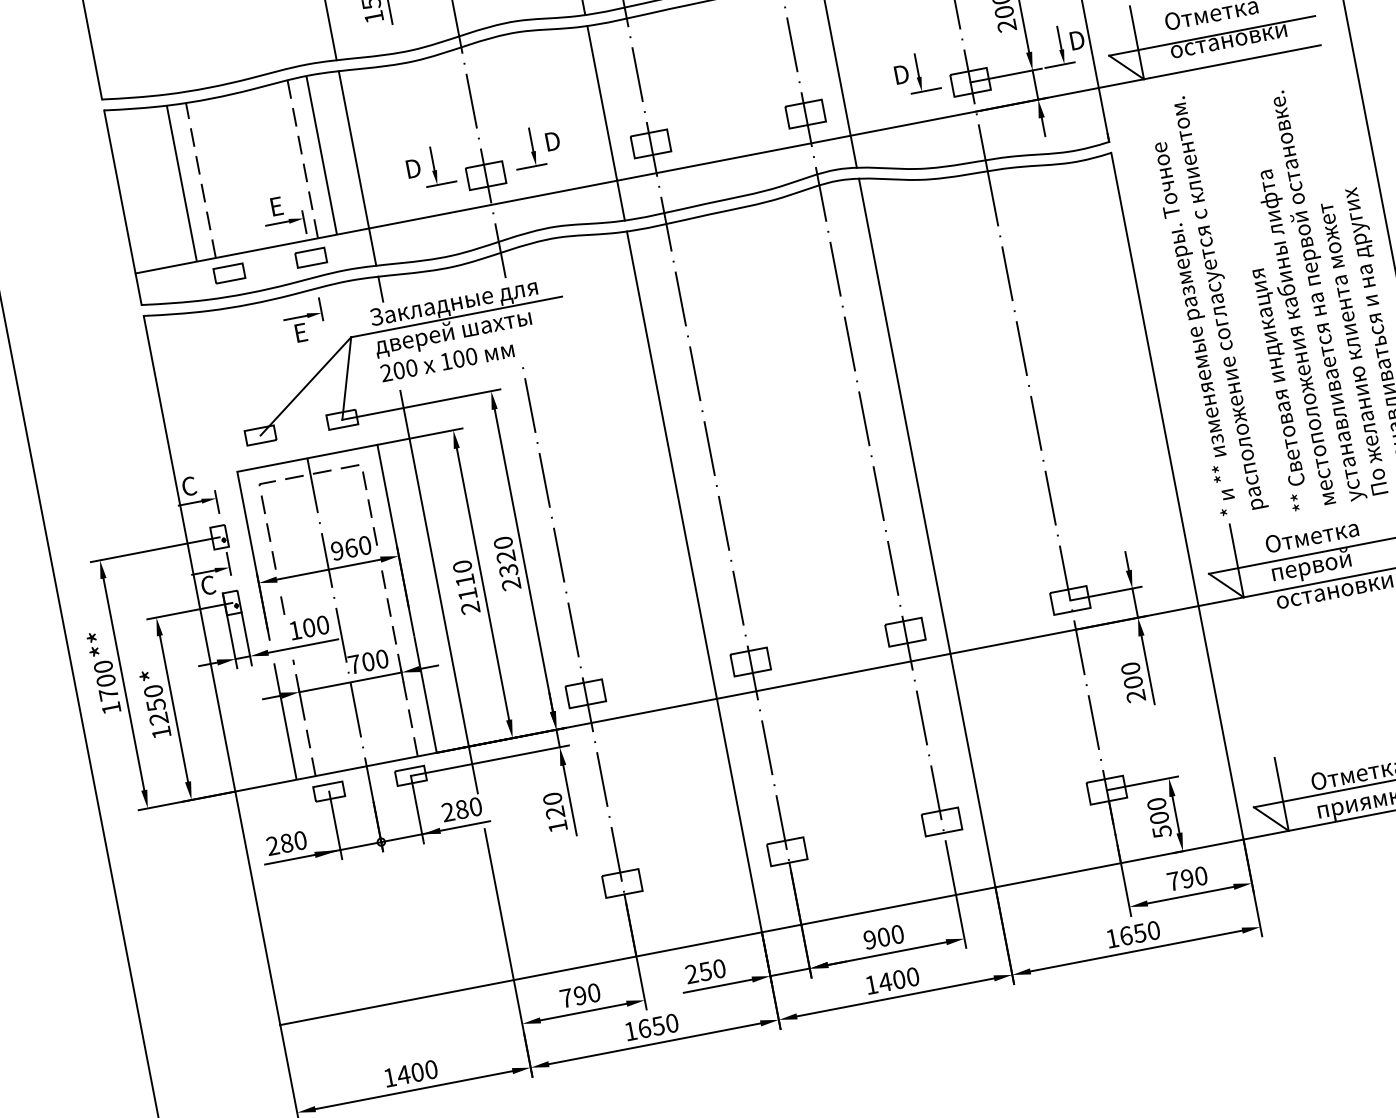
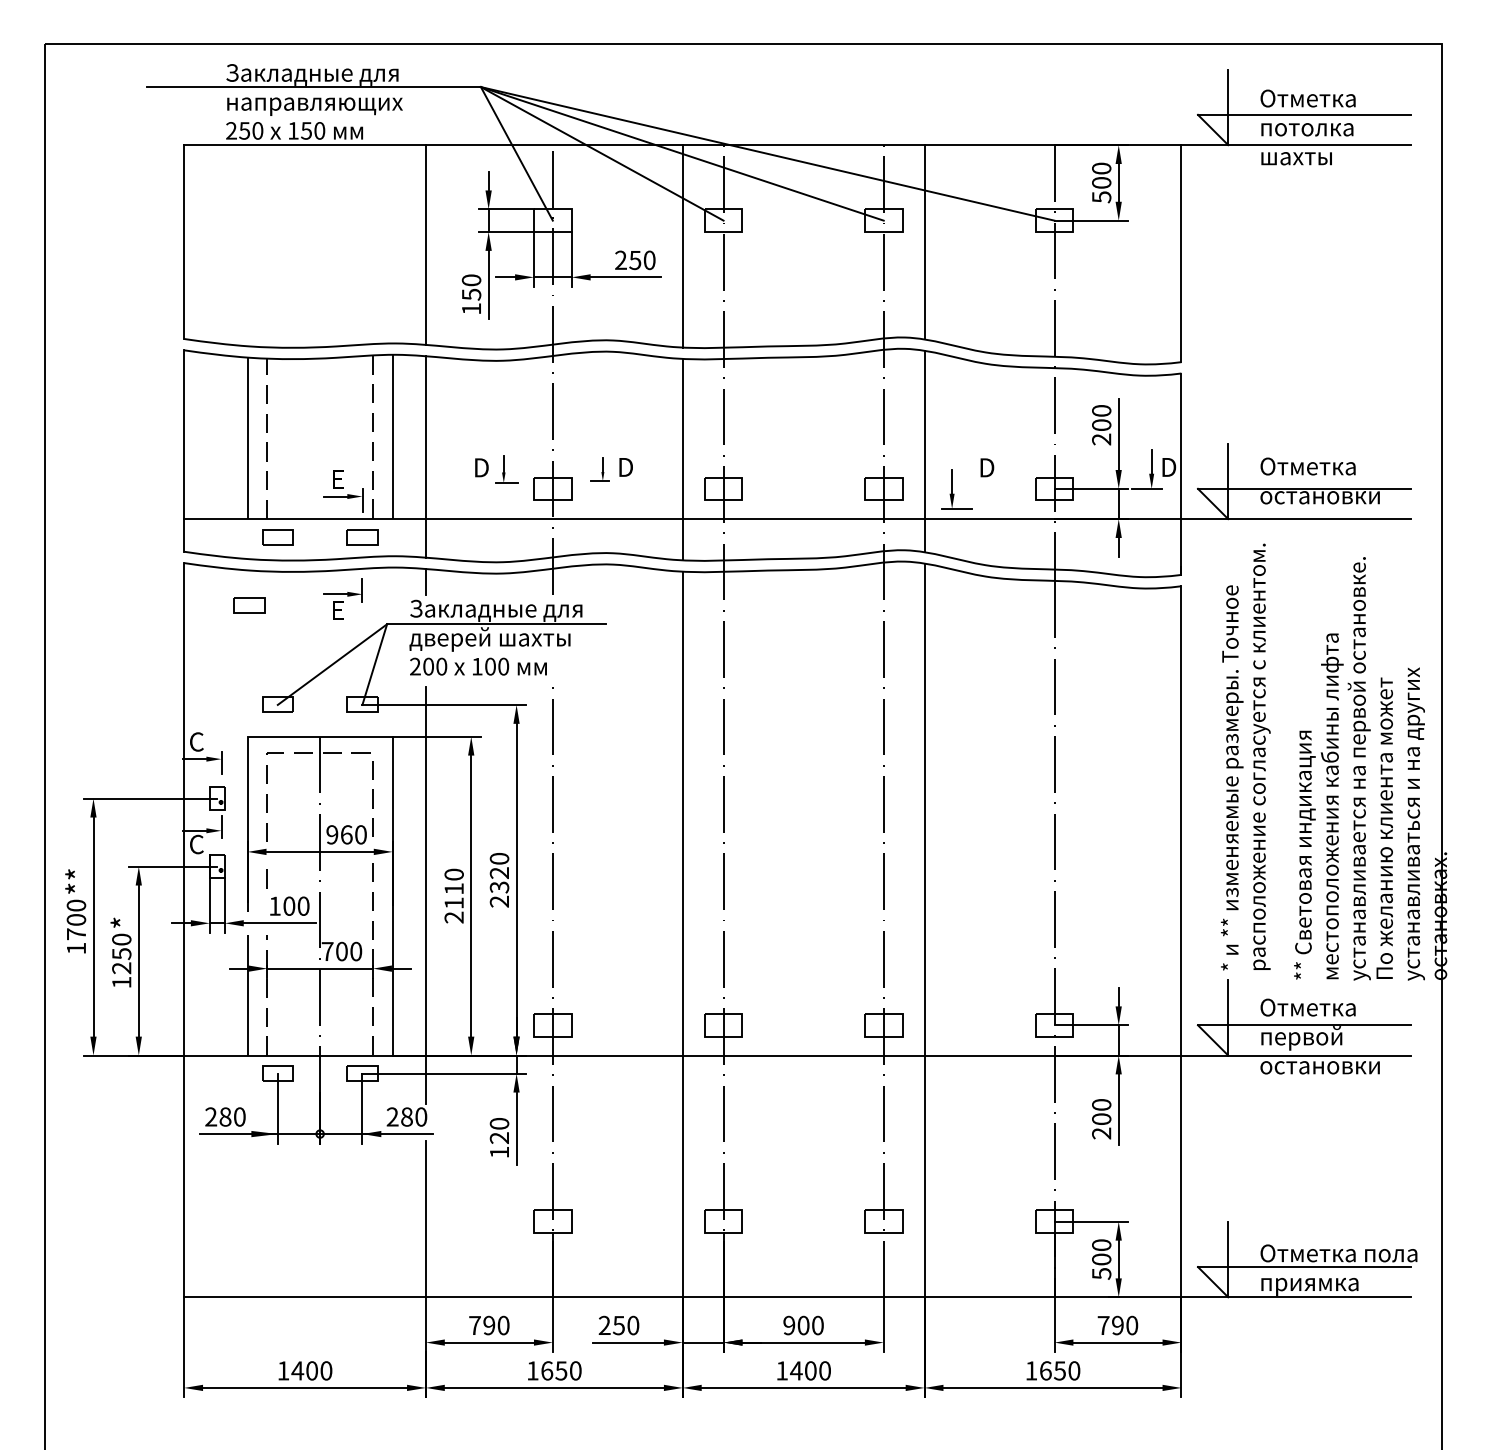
part: (922, 72) -> (956, 489), moved
part: (527, 148) -> (599, 469), size x0.6
part: (437, 165) -> (506, 469), size x0.7
part: (214, 344) -> (249, 605), added

